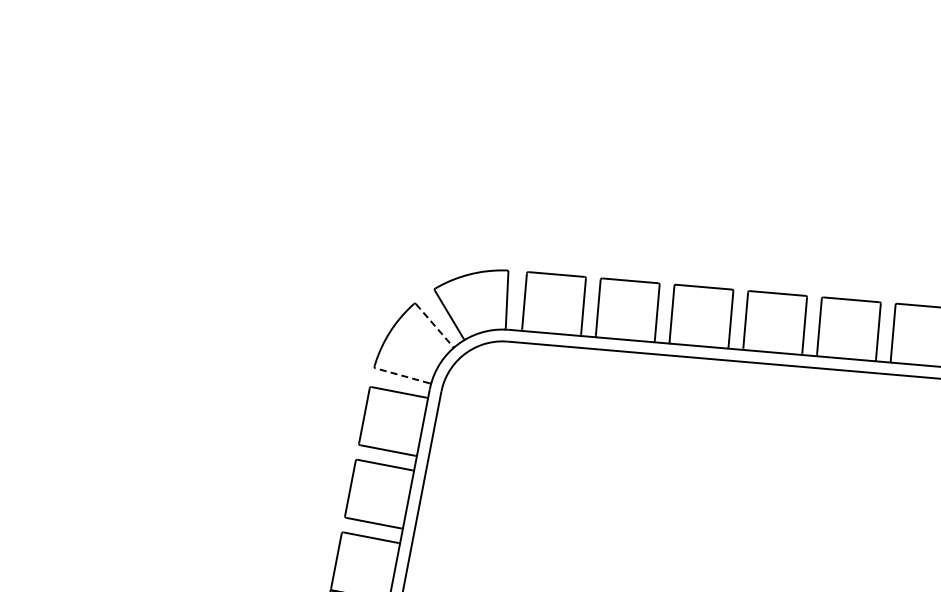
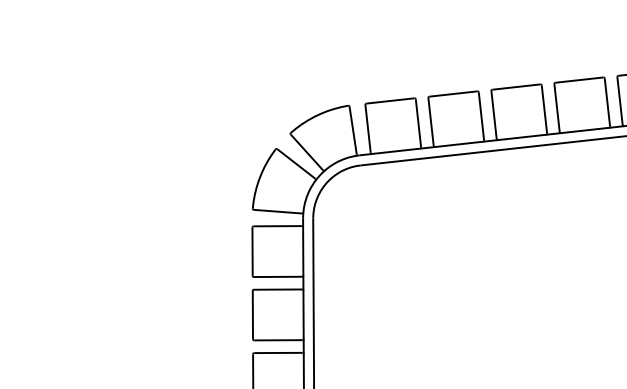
line: (434, 325) -> (296, 164), dashed -> solid
line: (402, 375) -> (277, 211), dashed -> solid

